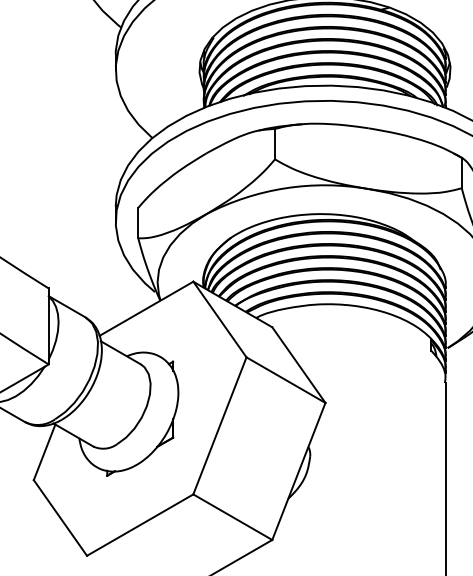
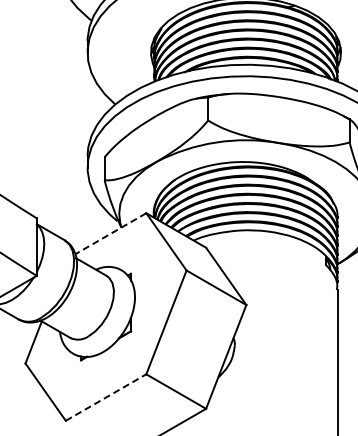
line: (146, 309) -> (110, 234), solid -> dashed
line: (140, 525) -> (106, 397), solid -> dashed

